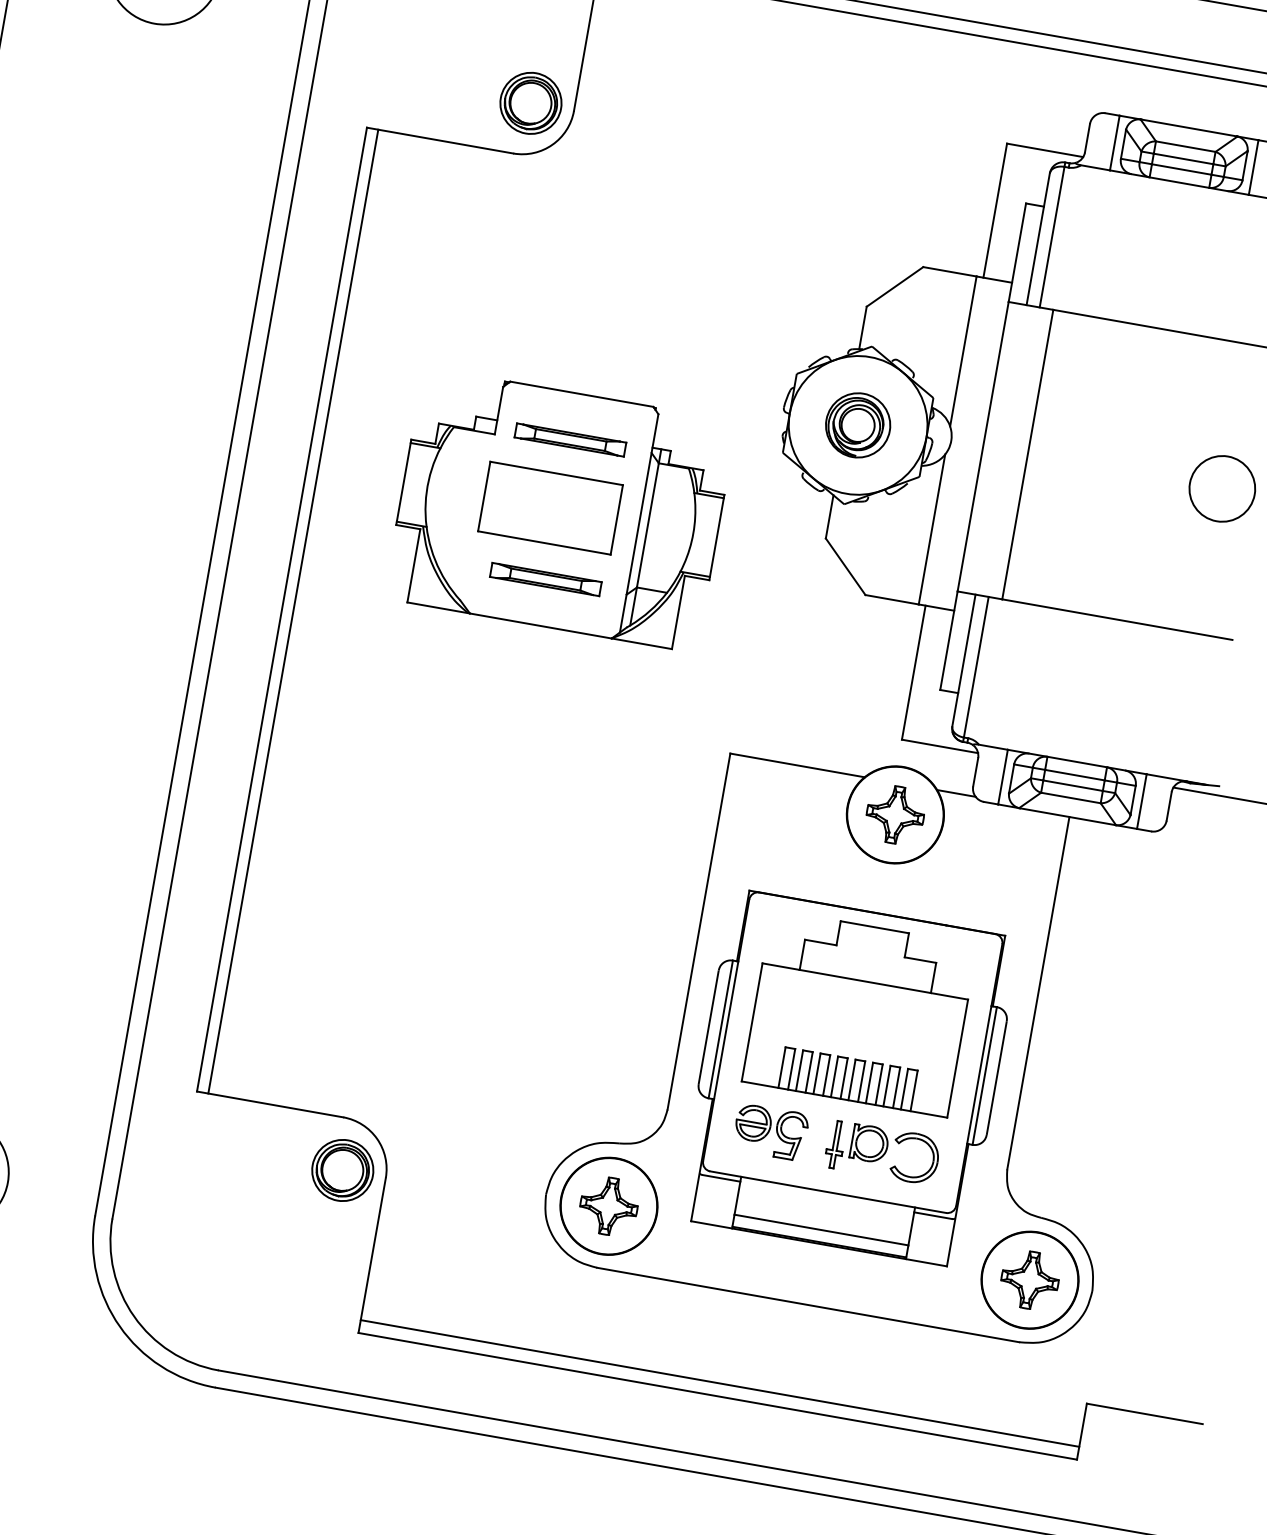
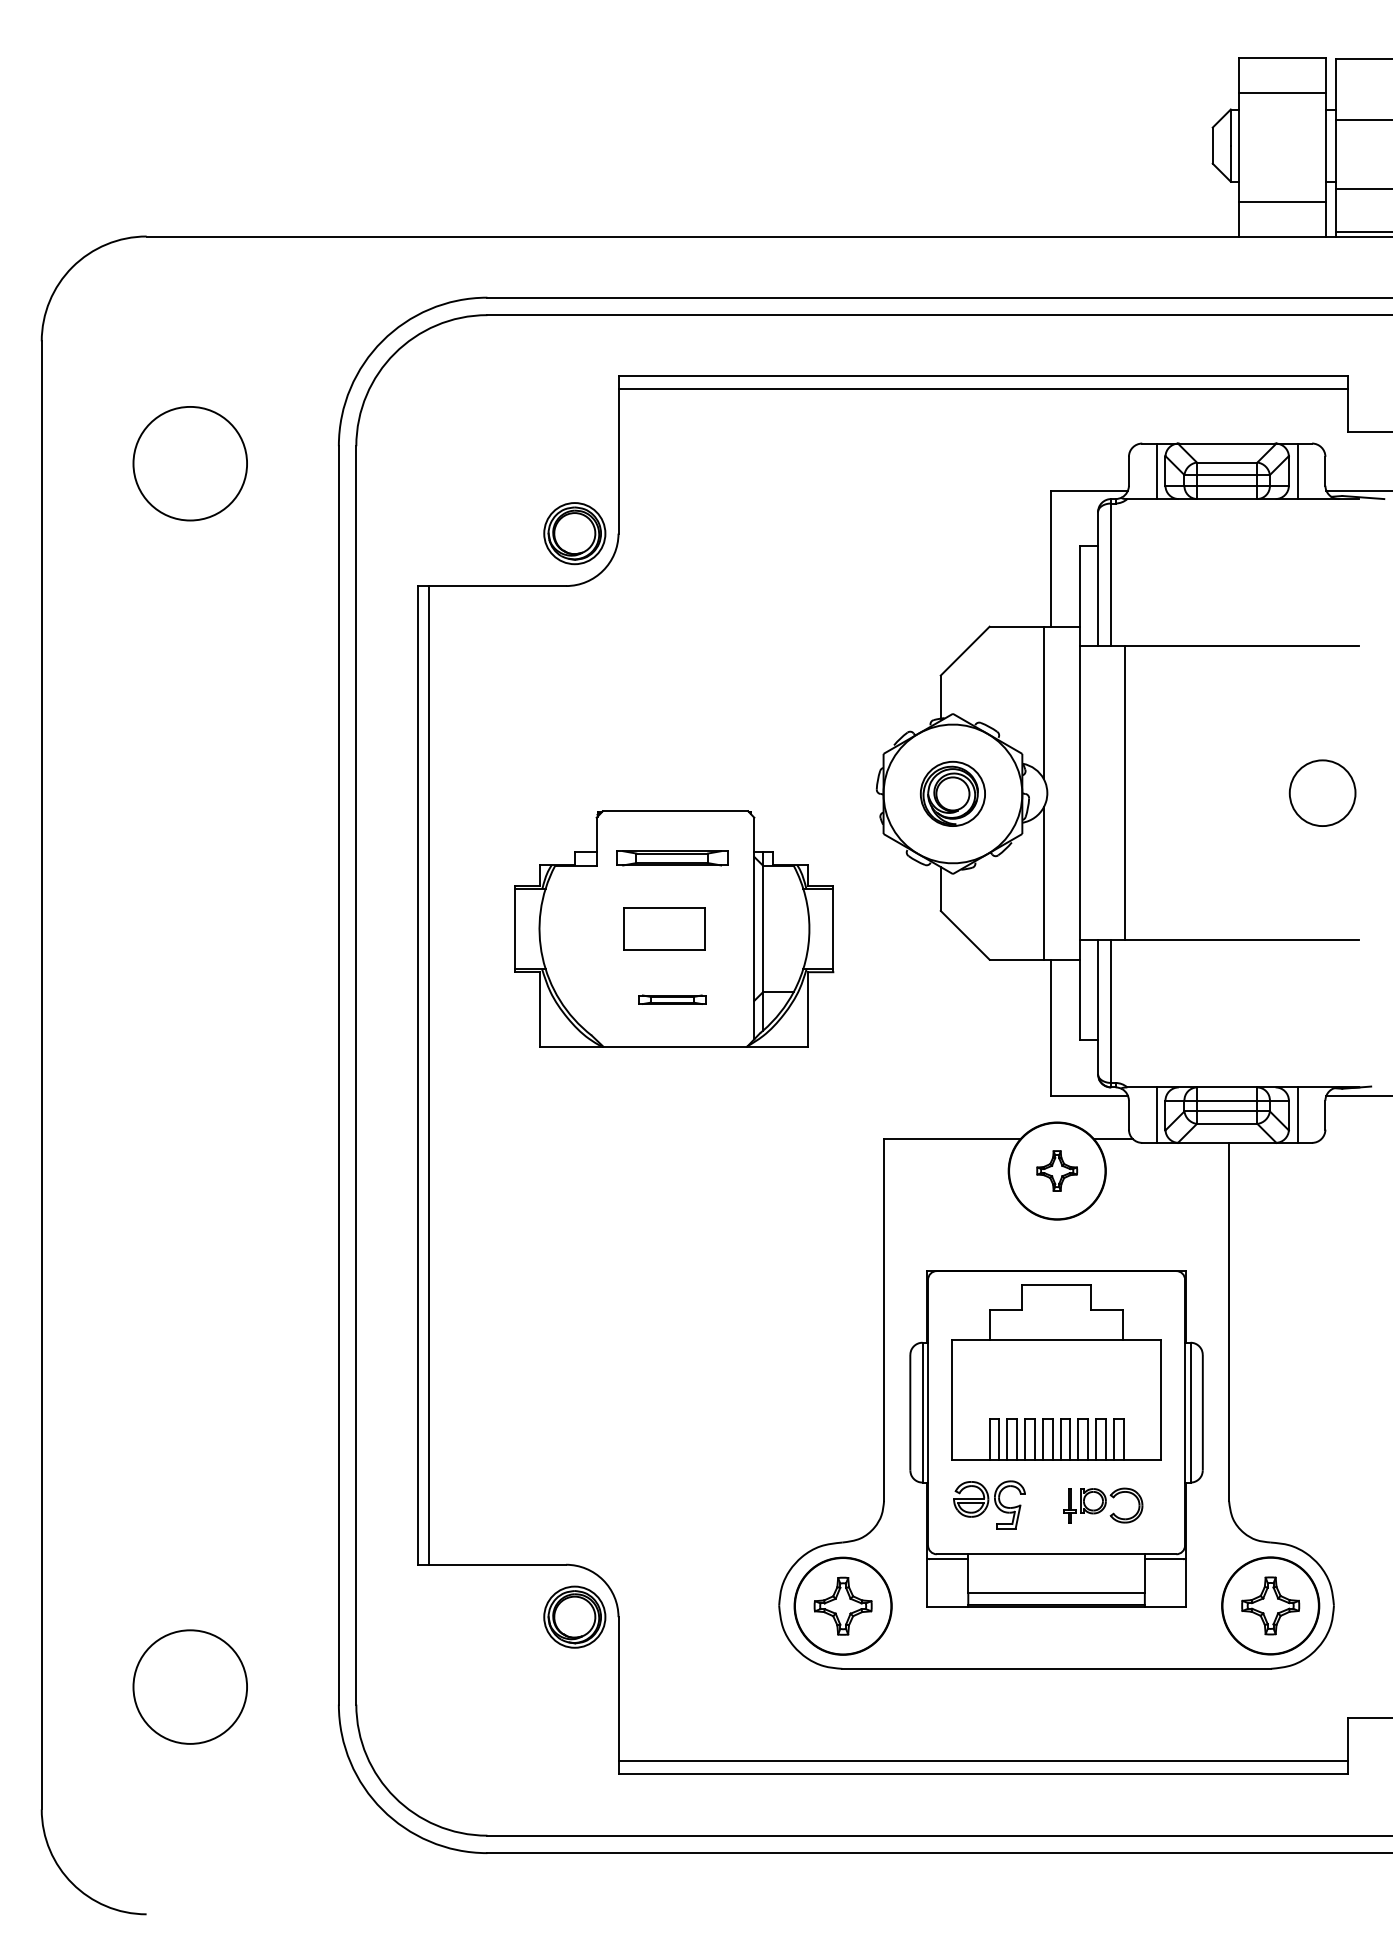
part: (550, 507) -> (664, 928), size x0.6
part: (546, 579) -> (672, 999), size x0.6
part: (894, 814) -> (1056, 1170), size x0.7
part: (882, 1152) -> (1103, 1505), size x0.7

